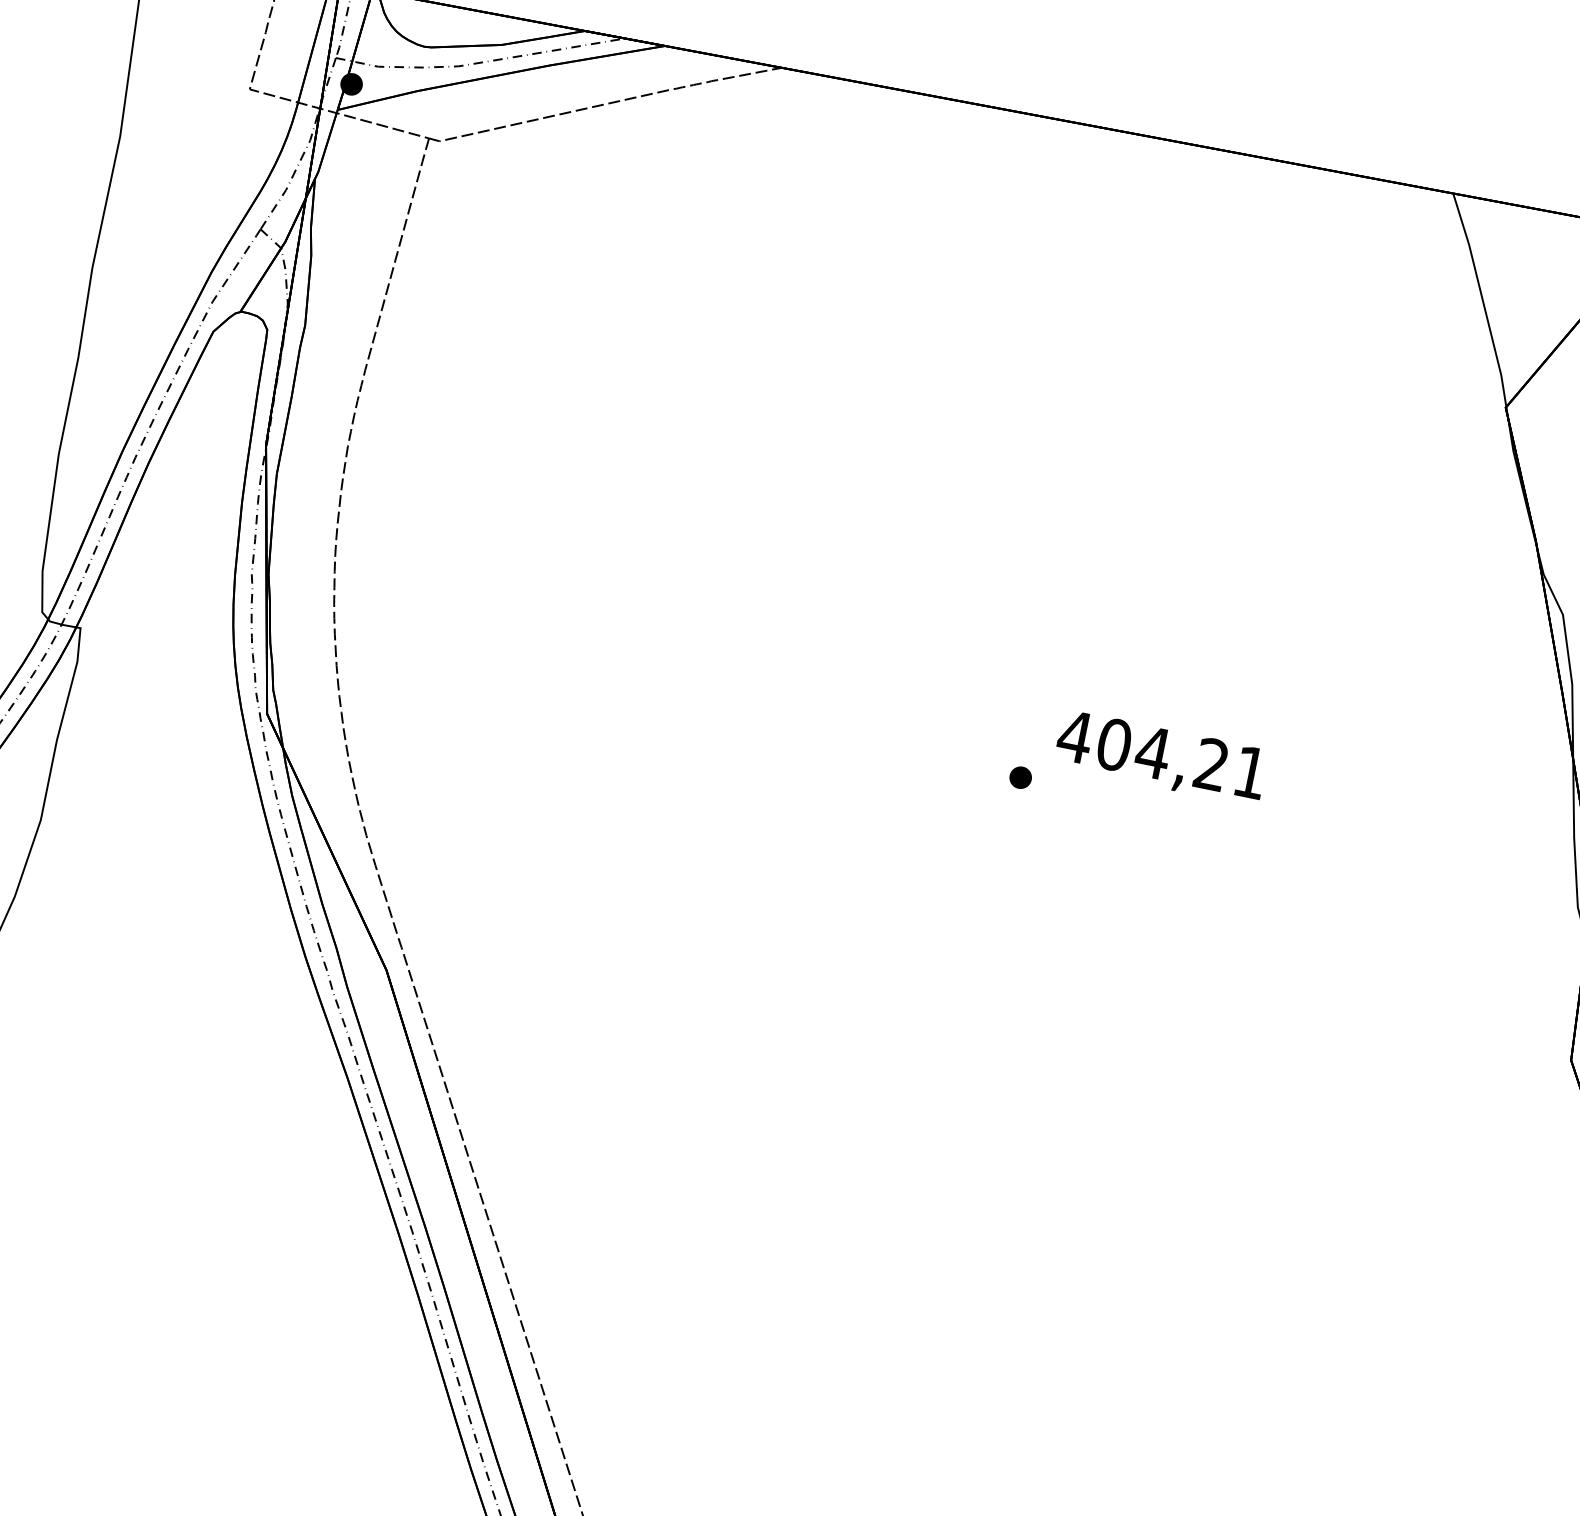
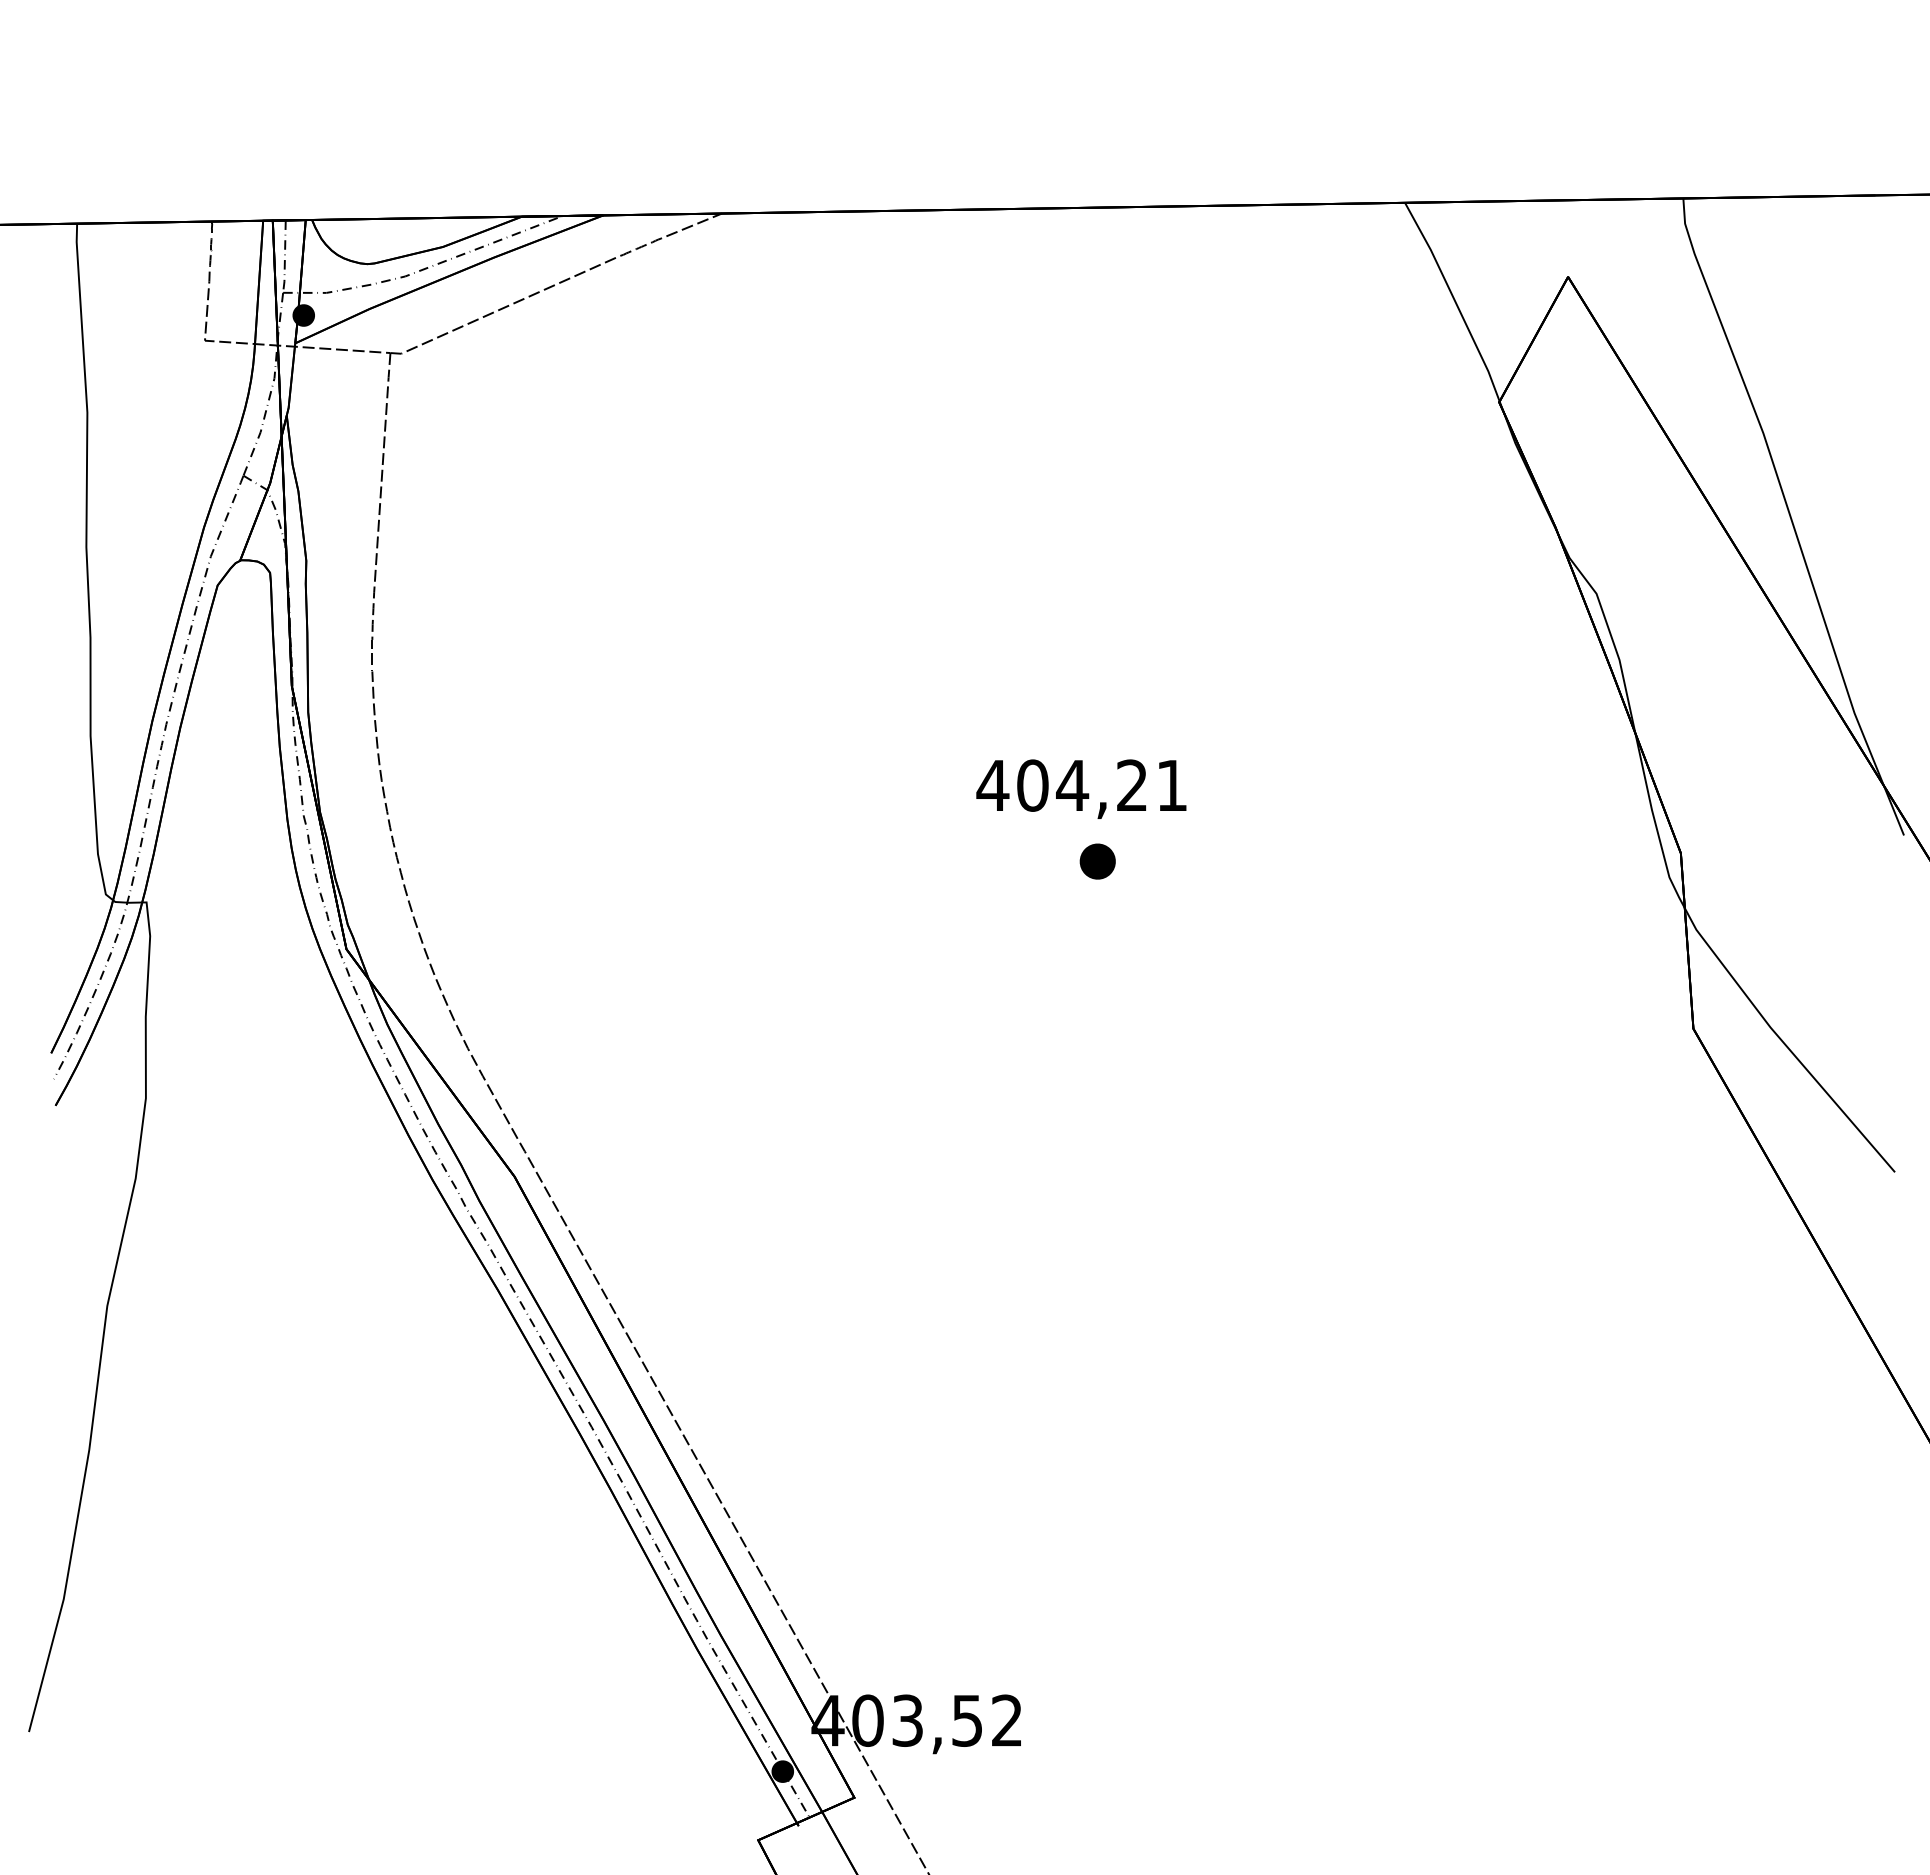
text: (1161, 757) -> (1081, 788), moved
part: (1020, 777) -> (1097, 861), size x1.6

